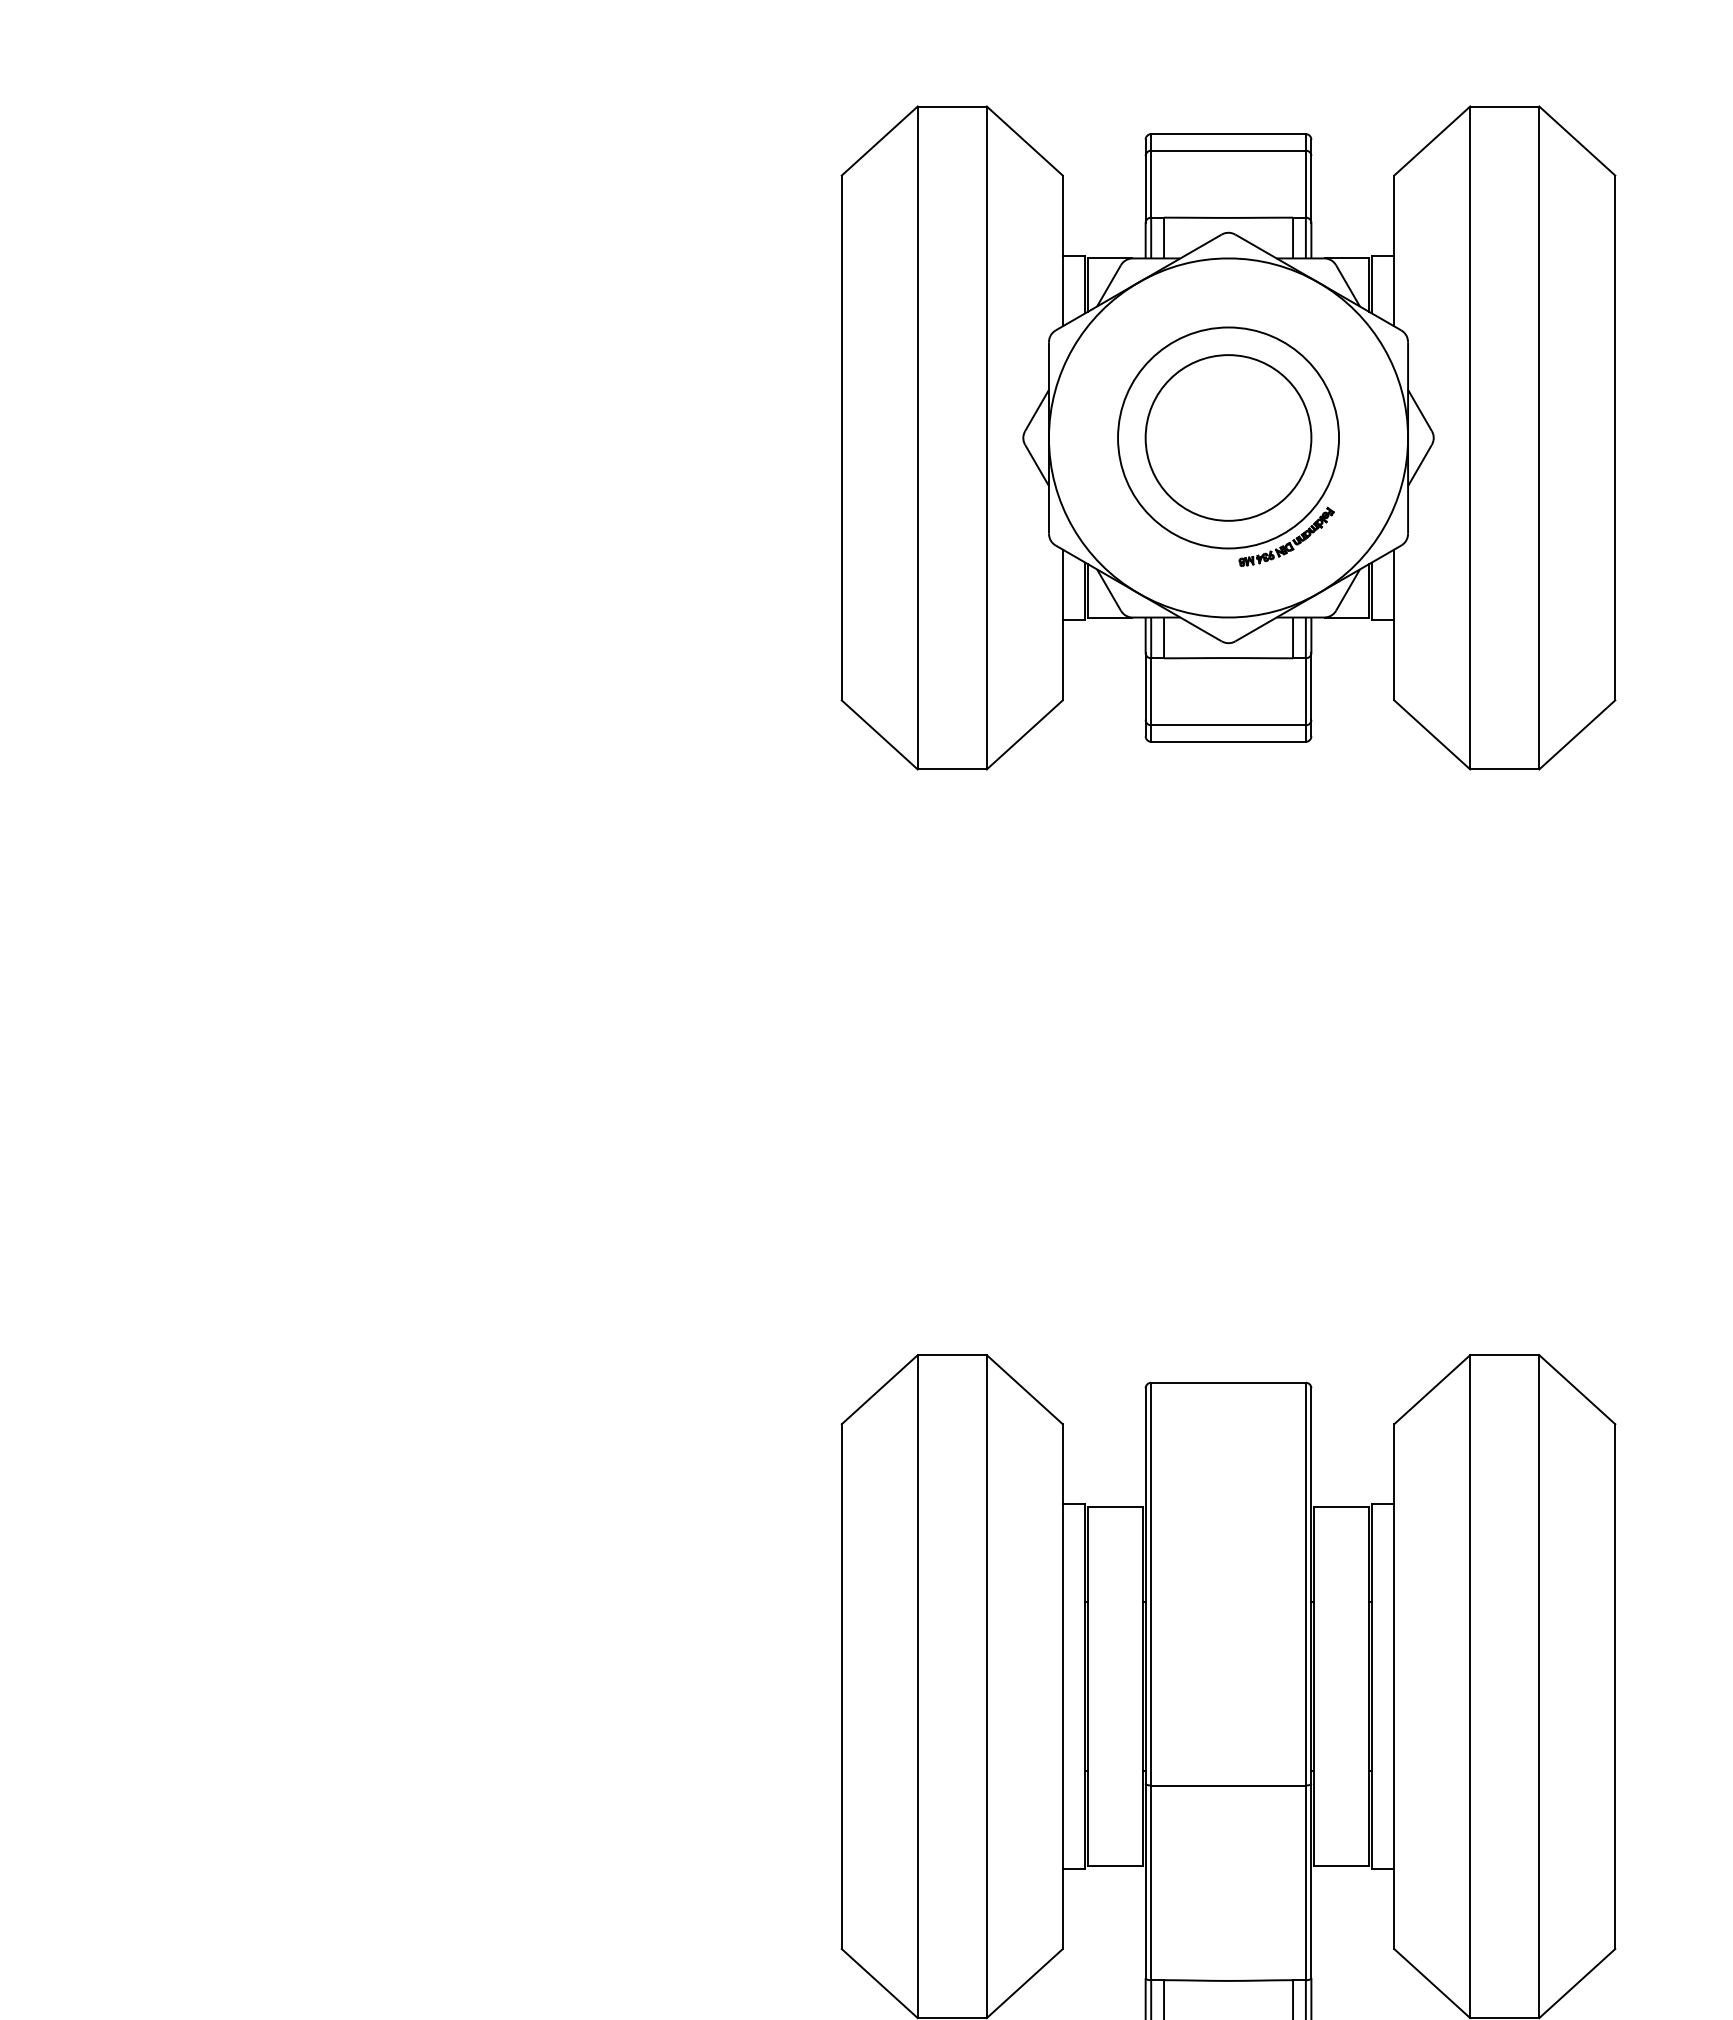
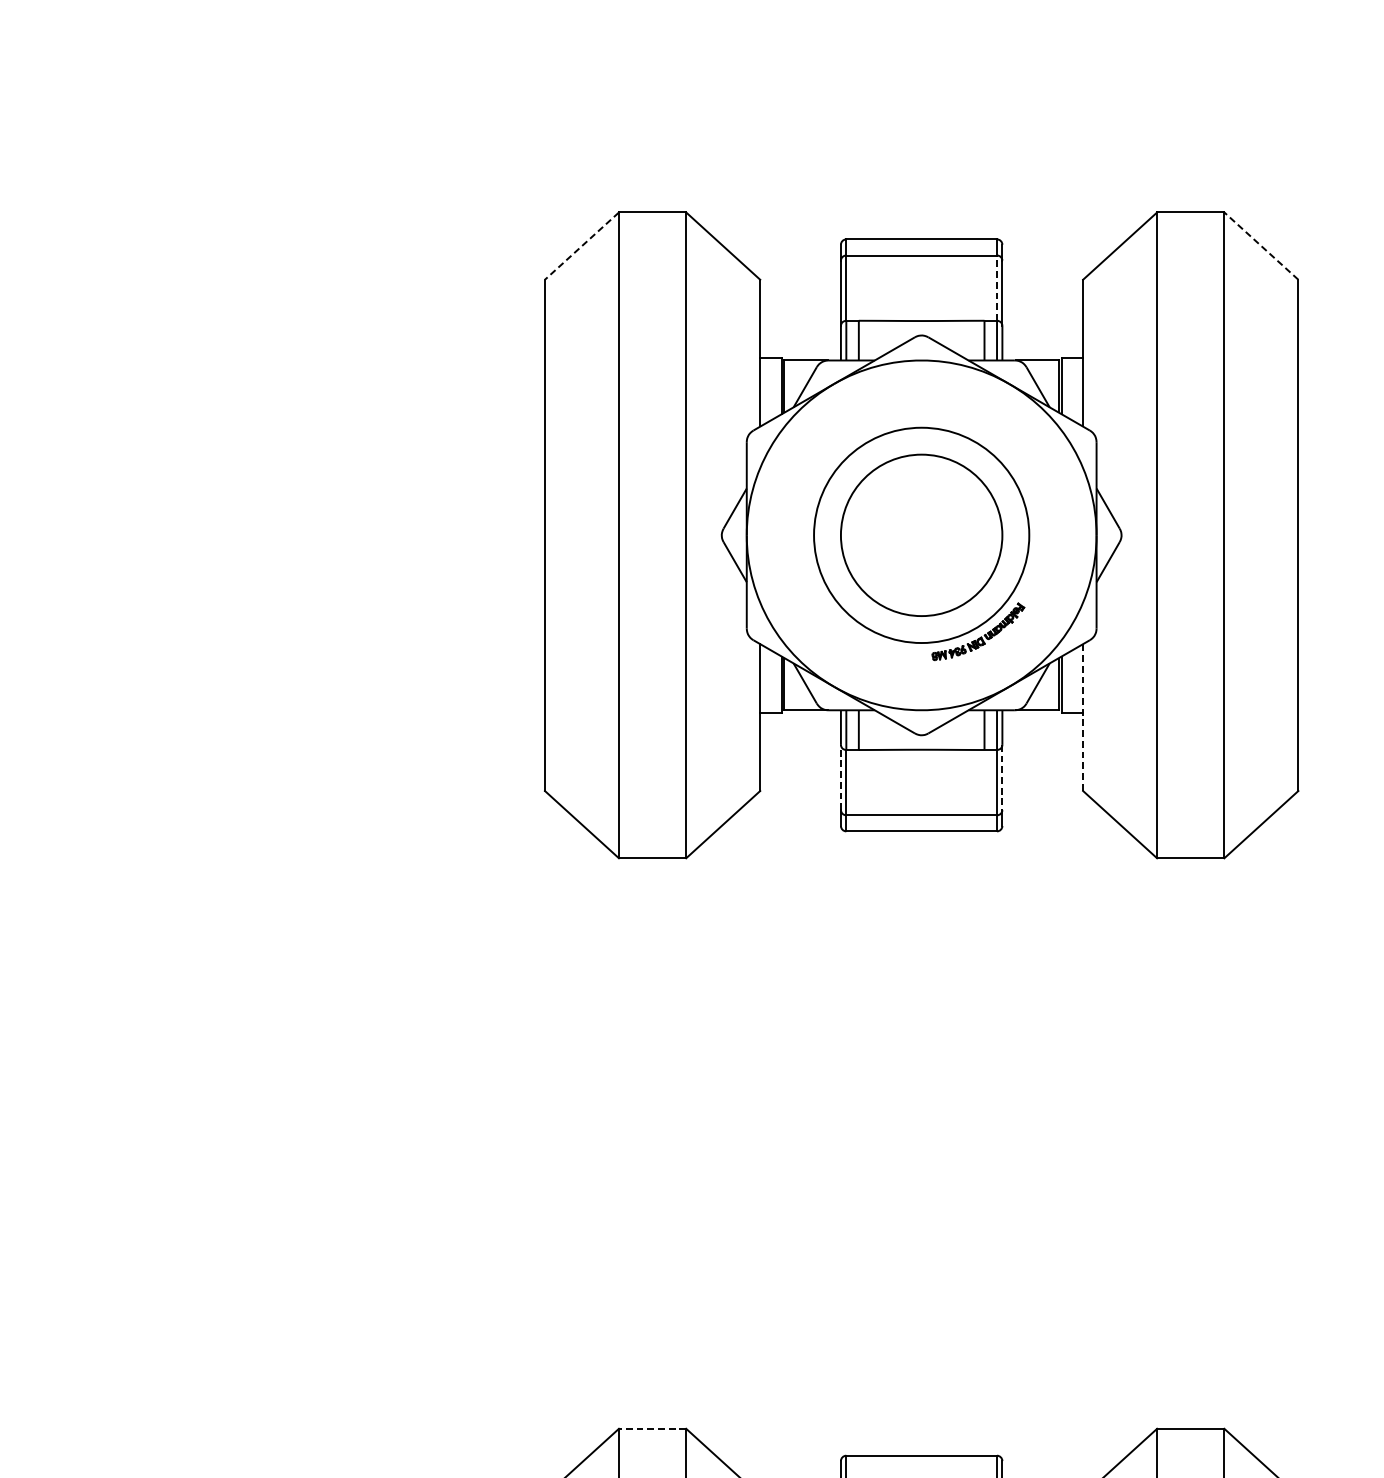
line: (1576, 140) -> (1260, 245), solid -> dashed
line: (879, 141) -> (581, 246), solid -> dashed
line: (1305, 183) -> (996, 287), solid -> dashed
line: (1394, 625) -> (1083, 718), solid -> dashed
line: (1145, 686) -> (840, 777), solid -> dashed
line: (1311, 687) -> (1002, 778), solid -> dashed
line: (952, 1355) -> (652, 1429), solid -> dashed

